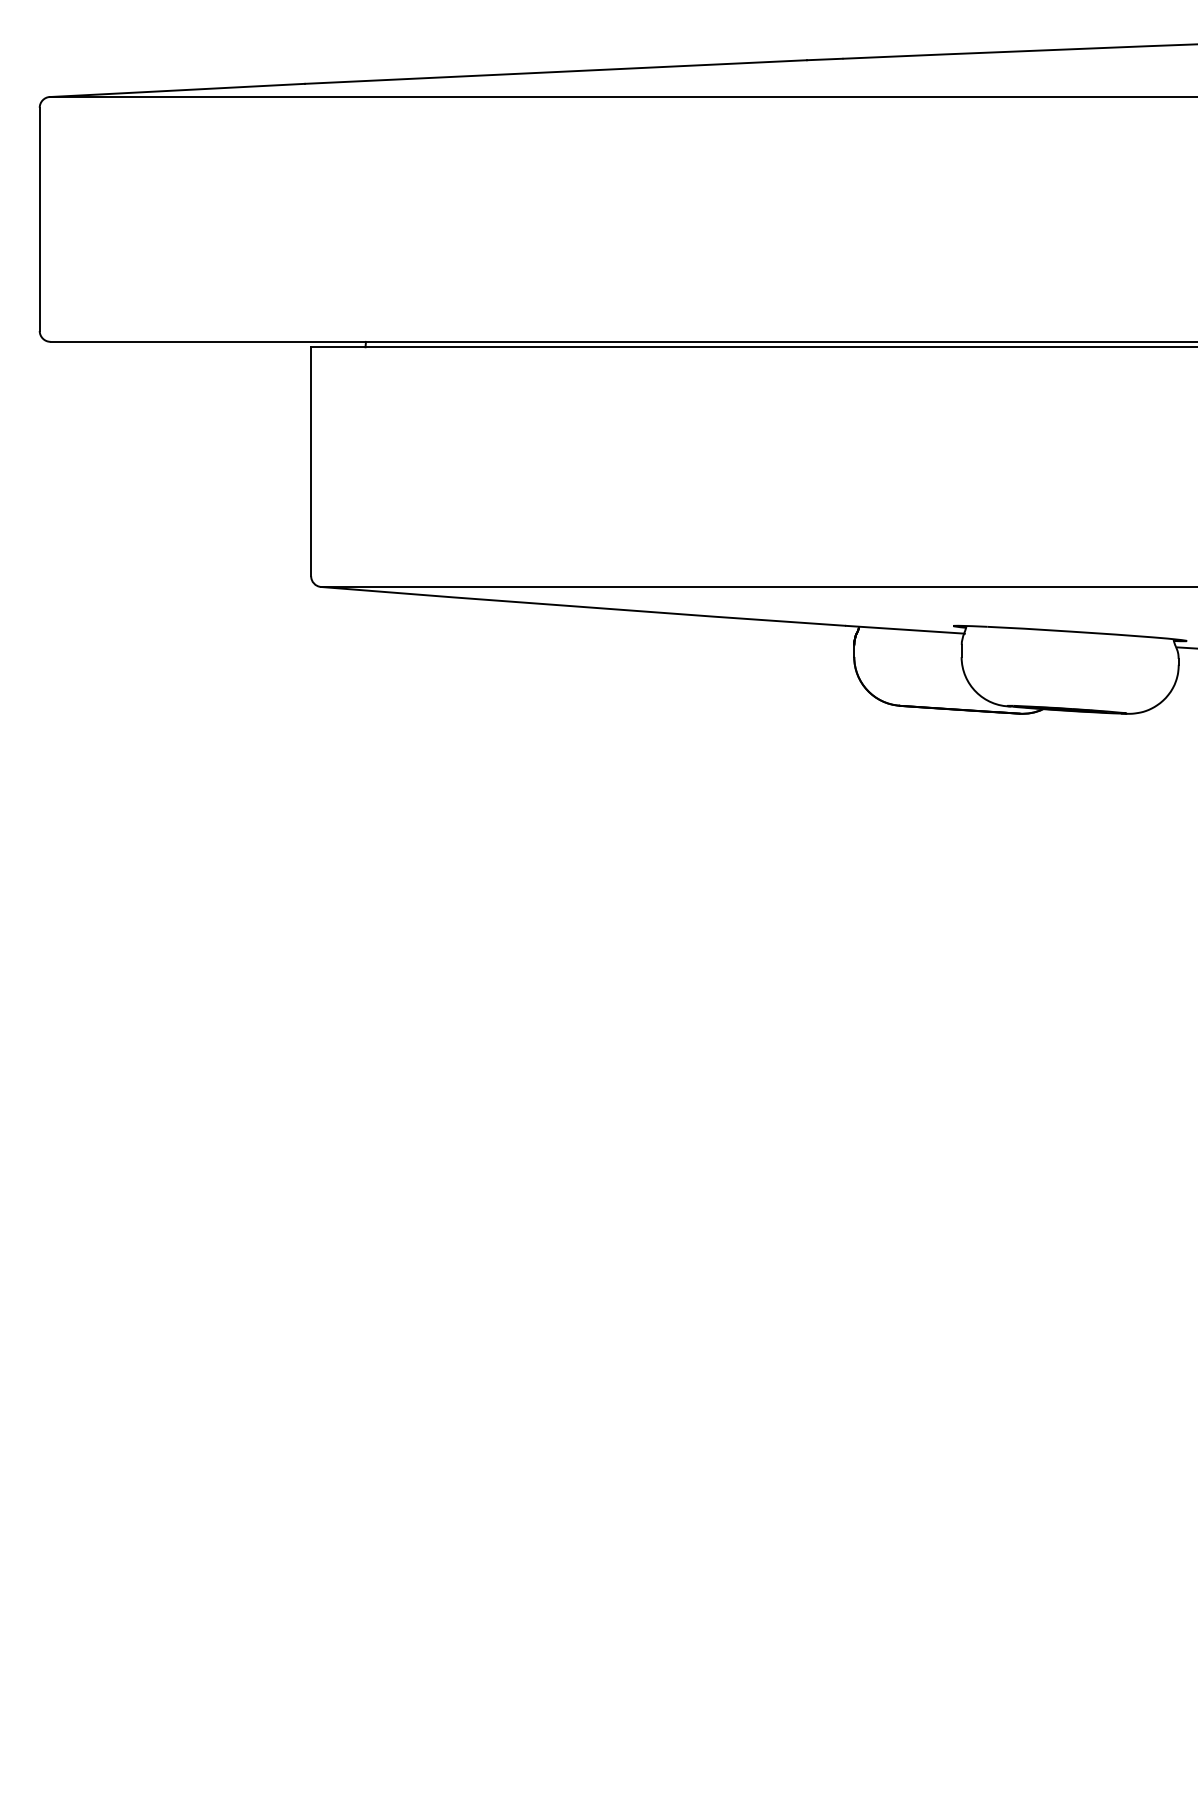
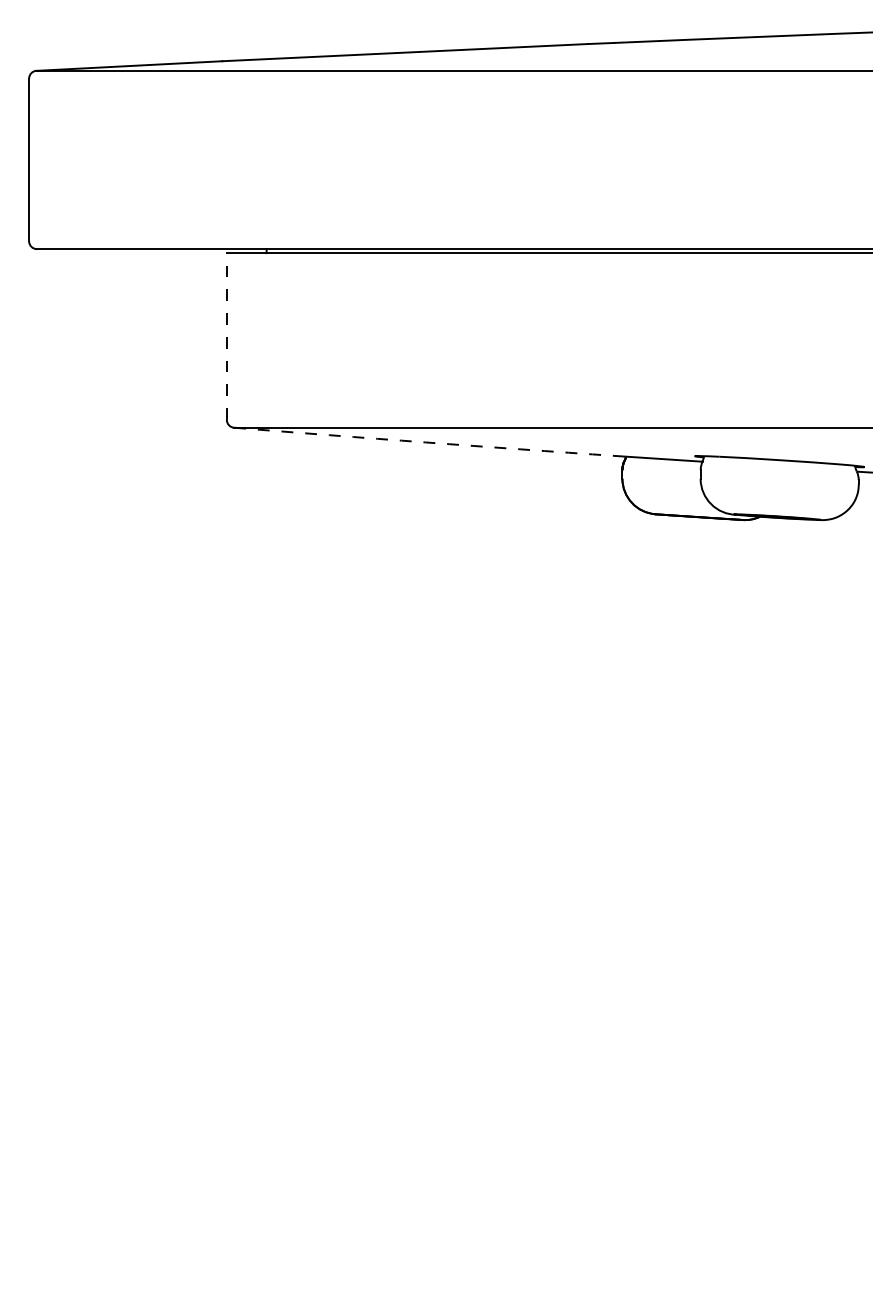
line: (311, 461) -> (227, 336), solid -> dashed
arc: (583, 607) -> (425, 442), solid -> dashed

